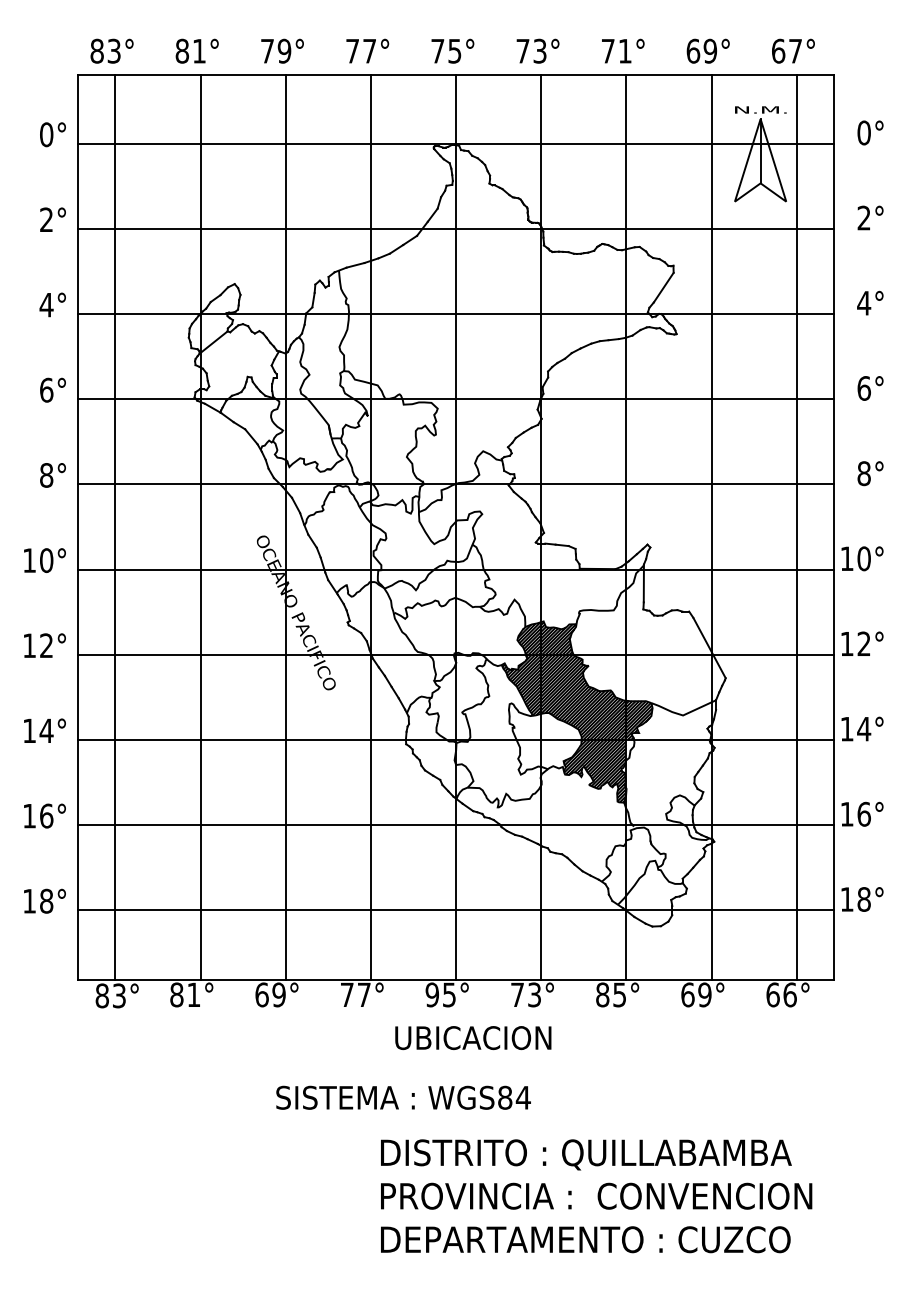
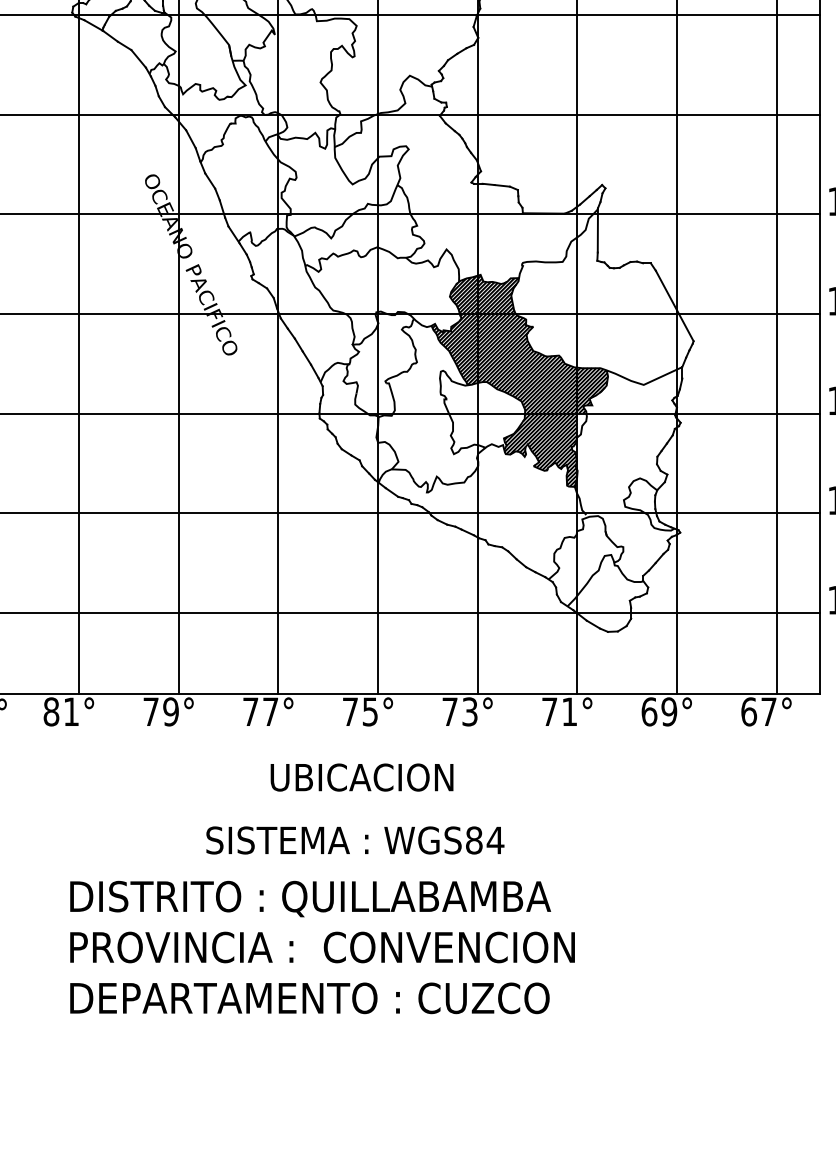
text: (261, 994) -> (150, 711), 69° -> 79°
text: (431, 994) -> (349, 711), 95° -> 75°
text: (610, 994) -> (558, 711), 85° -> 71°
text: (789, 994) -> (768, 711), 66° -> 67°
text: (473, 1038) -> (362, 778), moved
text: (403, 1097) -> (355, 840), moved
text: (596, 1196) -> (322, 947), moved

